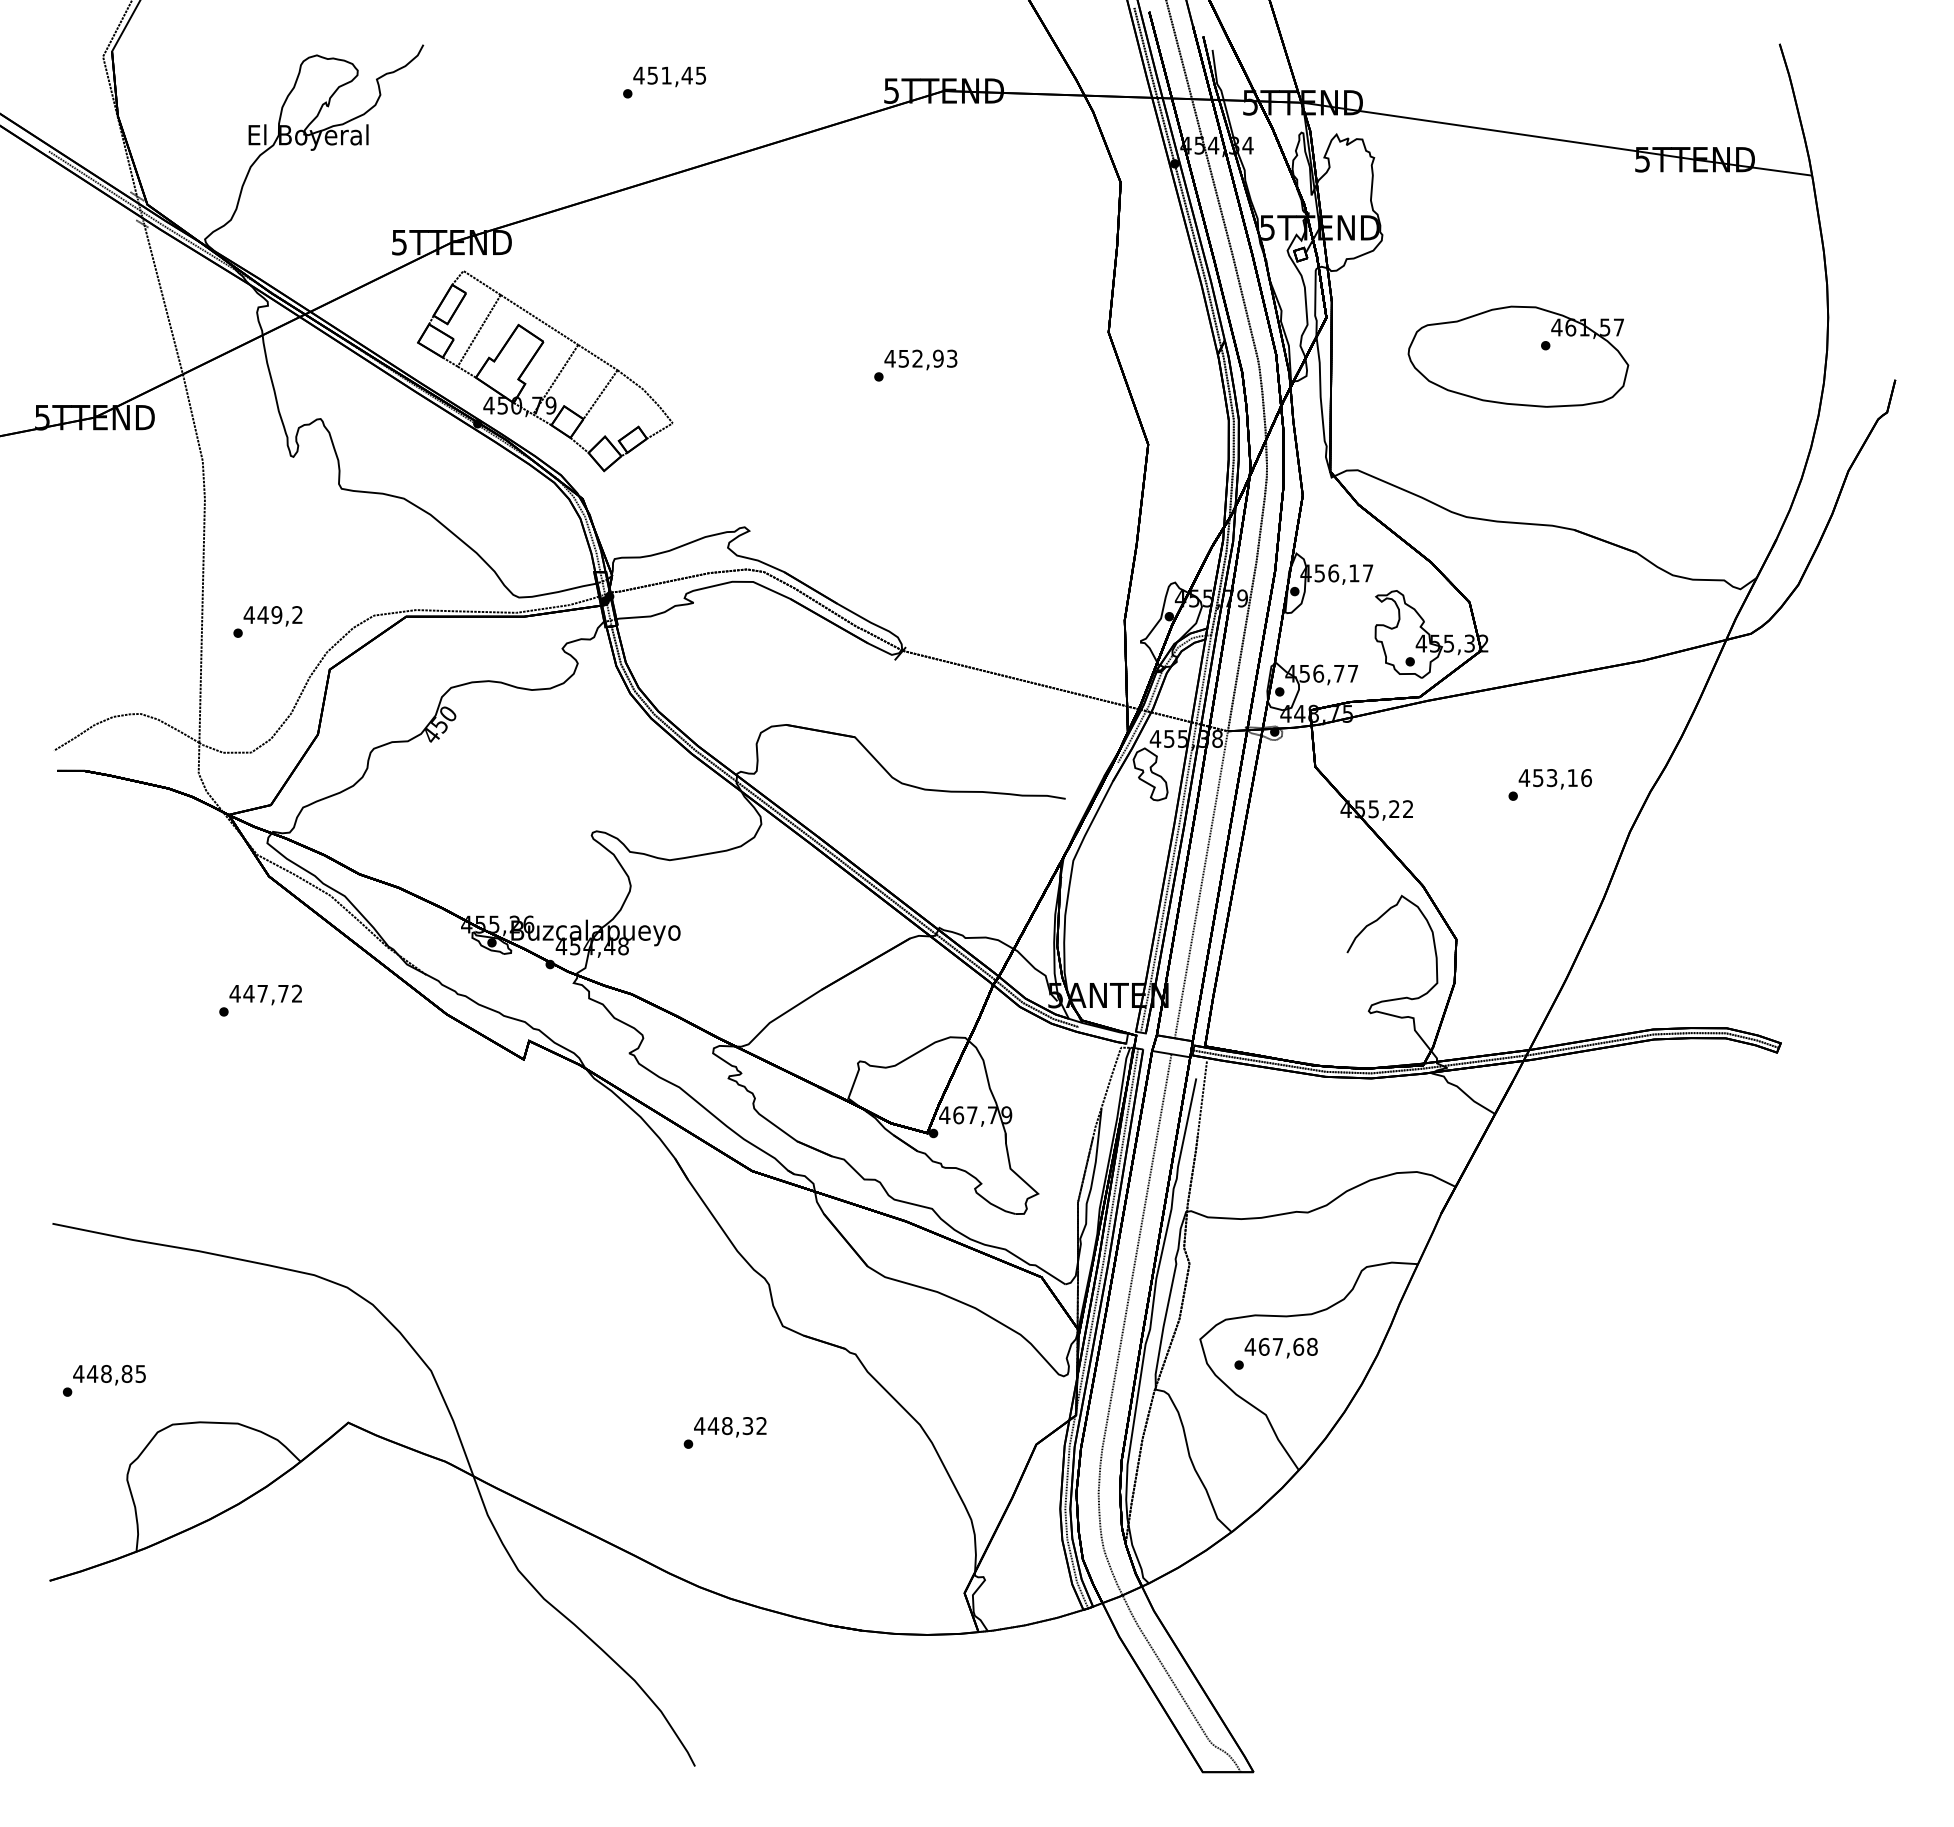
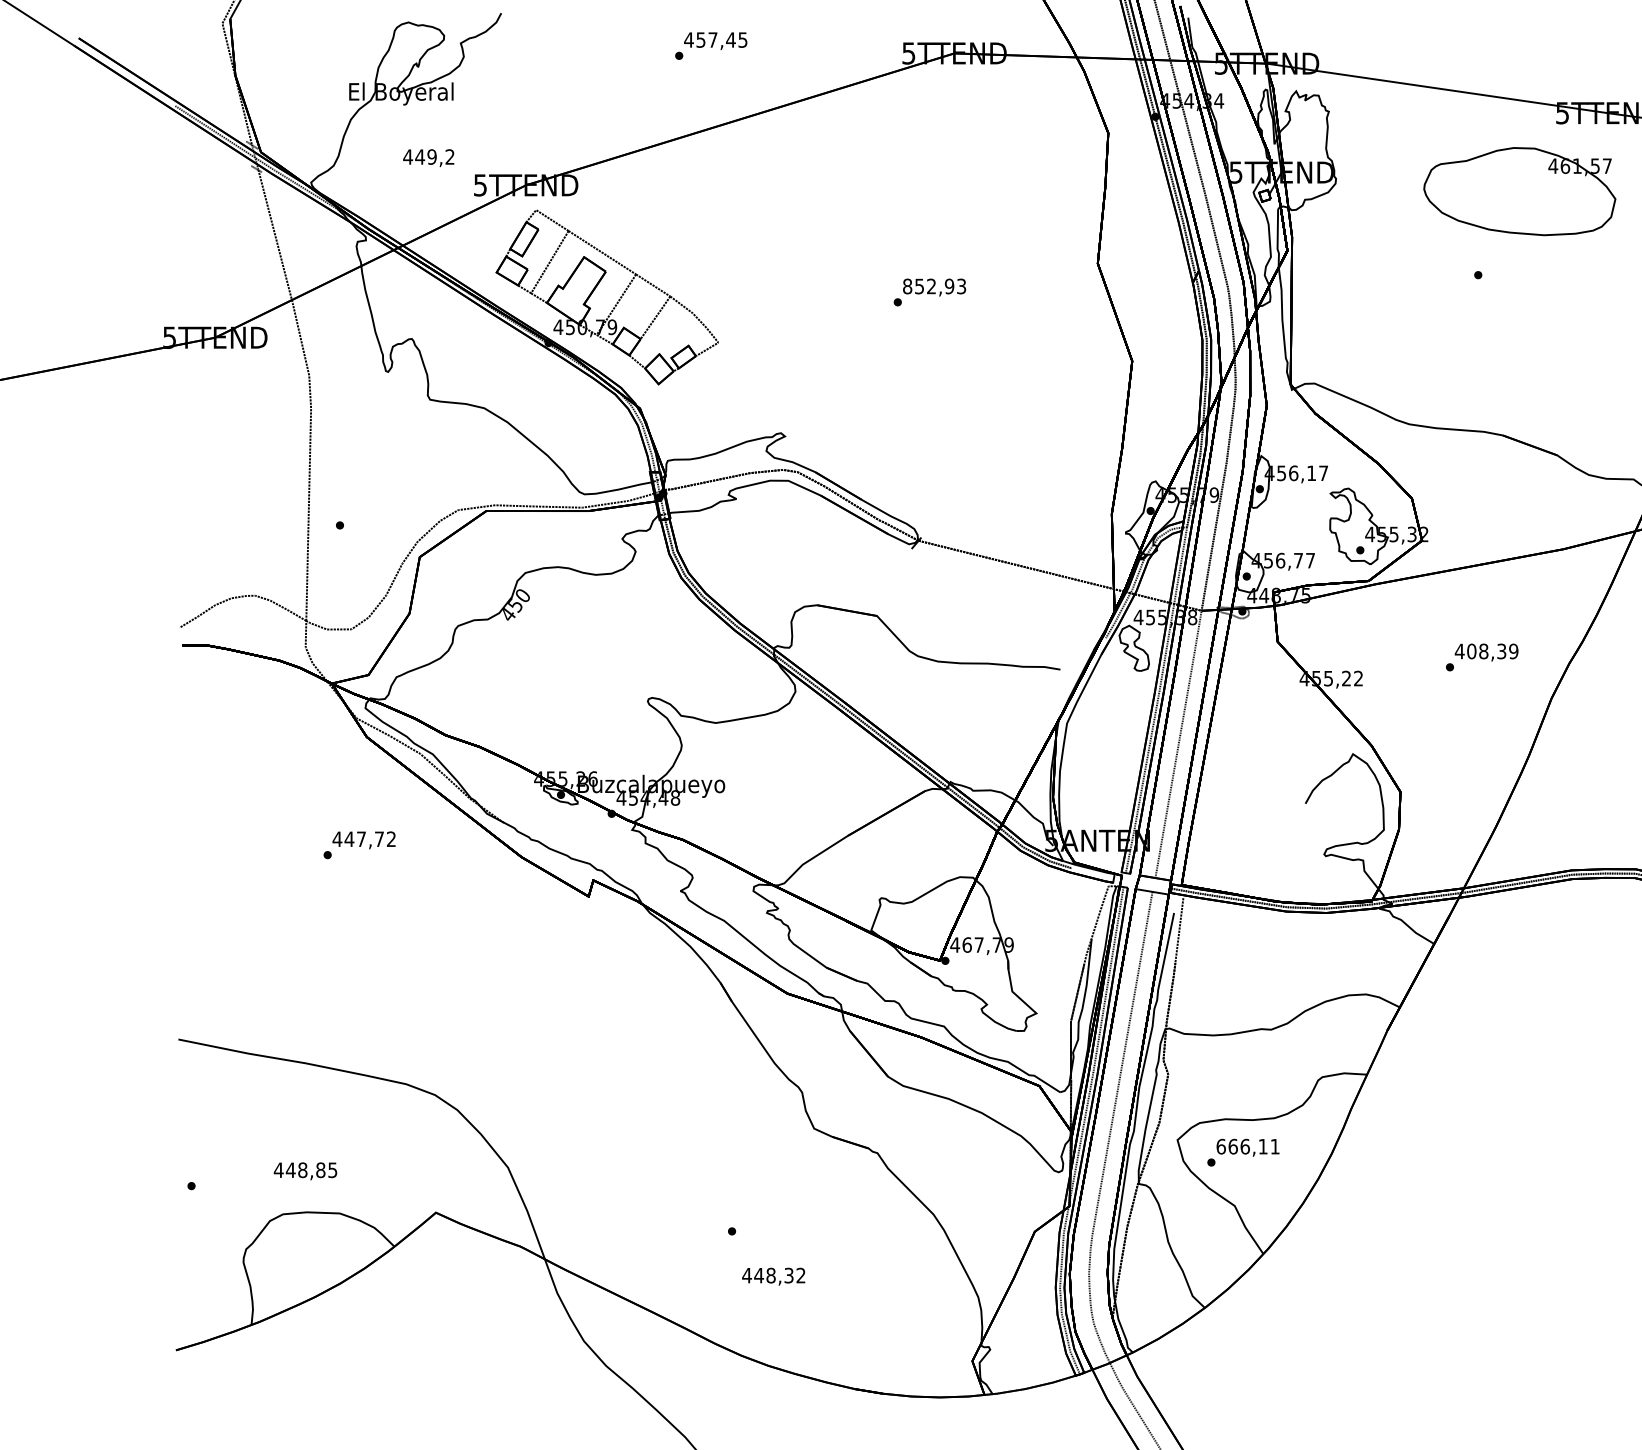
text: (666, 75) -> (712, 39), 451,45 -> 457,45
part: (1518, 356) -> (1519, 191), moved
text: (889, 358) -> (907, 286), 452,93 -> 852,93
text: (272, 616) -> (428, 158), moved
text: (1561, 778) -> (1492, 651), 453,16 -> 408,39
text: (1280, 1346) -> (1247, 1146), 467,68 -> 666,11
text: (109, 1375) -> (305, 1171), moved
text: (730, 1427) -> (773, 1276), moved

